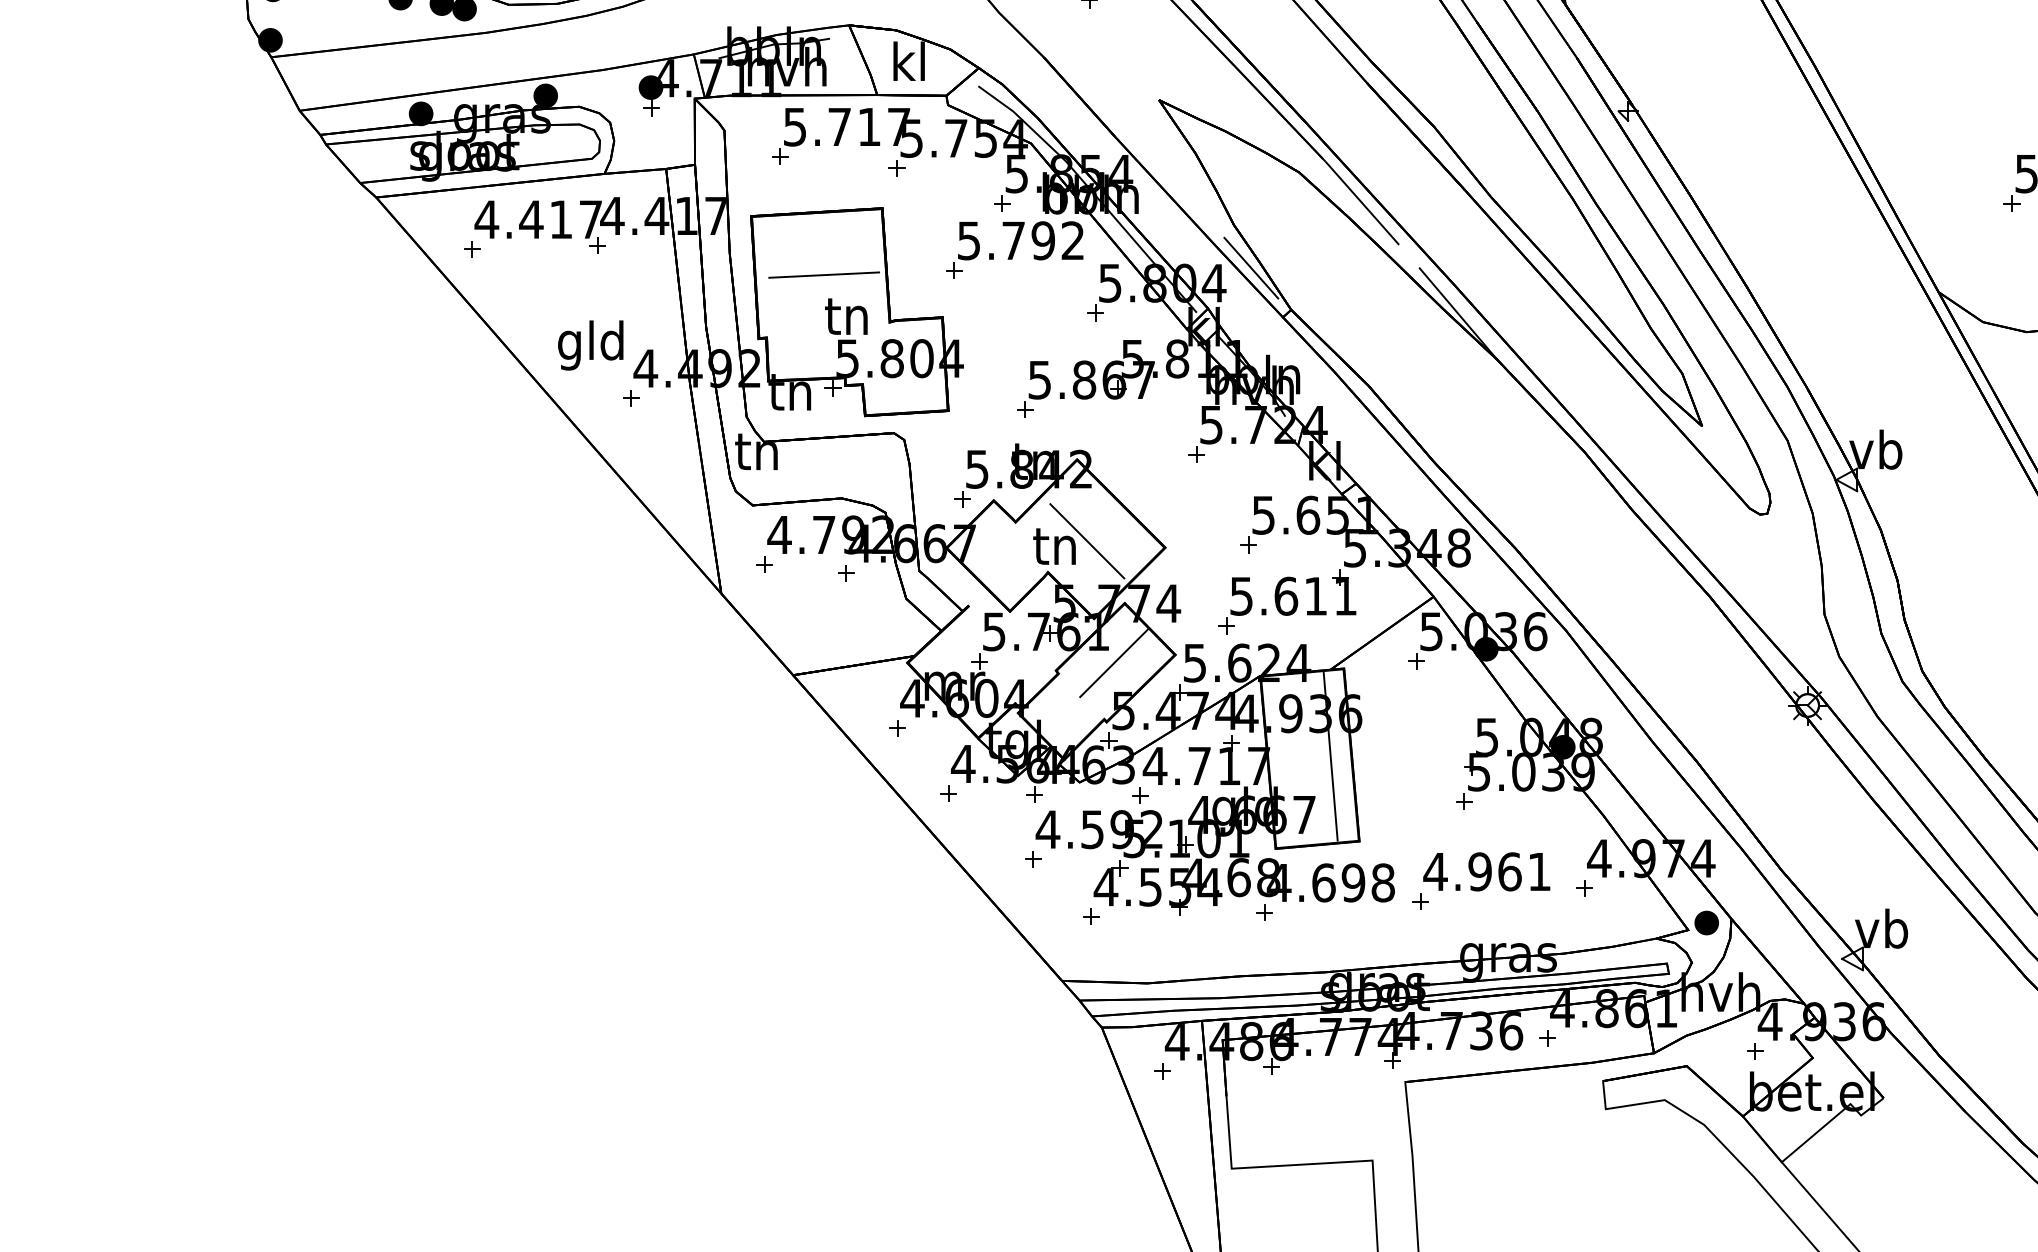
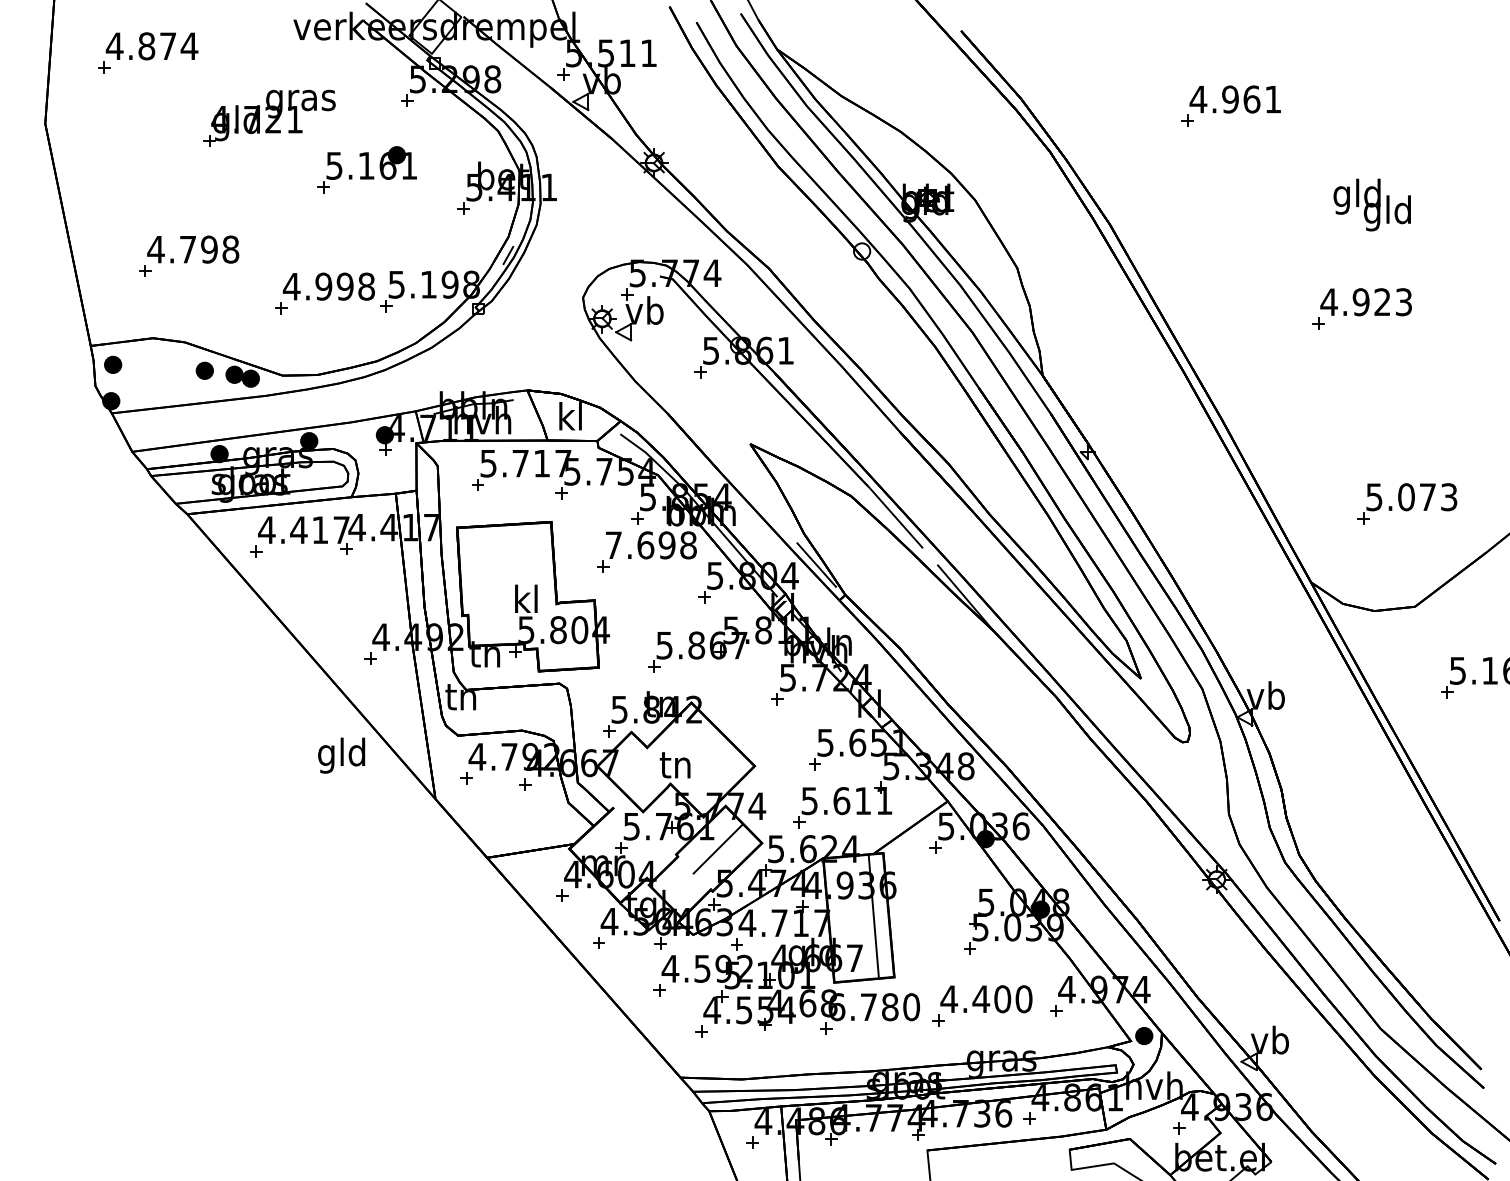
text: (1020, 240) -> (650, 545), 5.792 -> 7.698
line: (824, 274) -> (509, 569), removed
text: (846, 314) -> (525, 598), tn -> kl
text: (590, 345) -> (341, 755), moved
line: (1086, 541) -> (698, 761), removed
text: (1509, 872) -> (1002, 999), 4.961 -> 4.400
text: (1330, 883) -> (873, 1007), 4.698 -> 6.780

